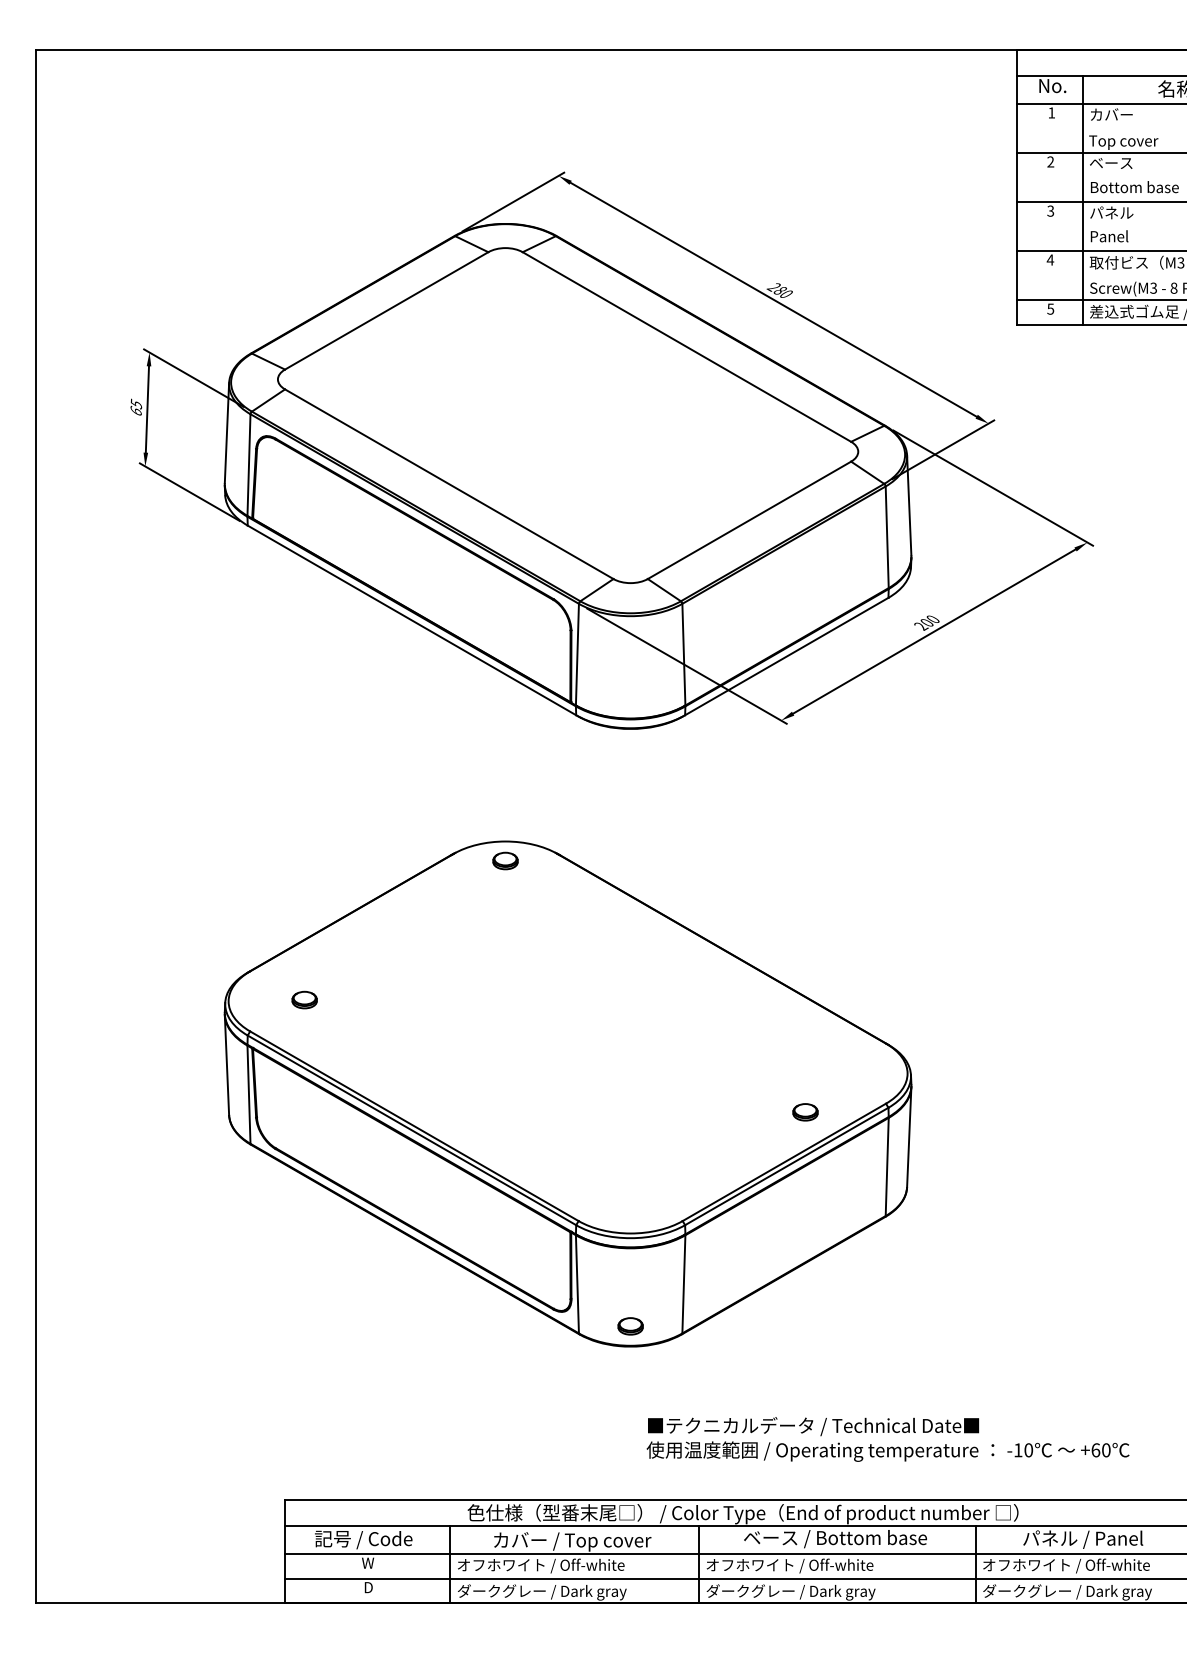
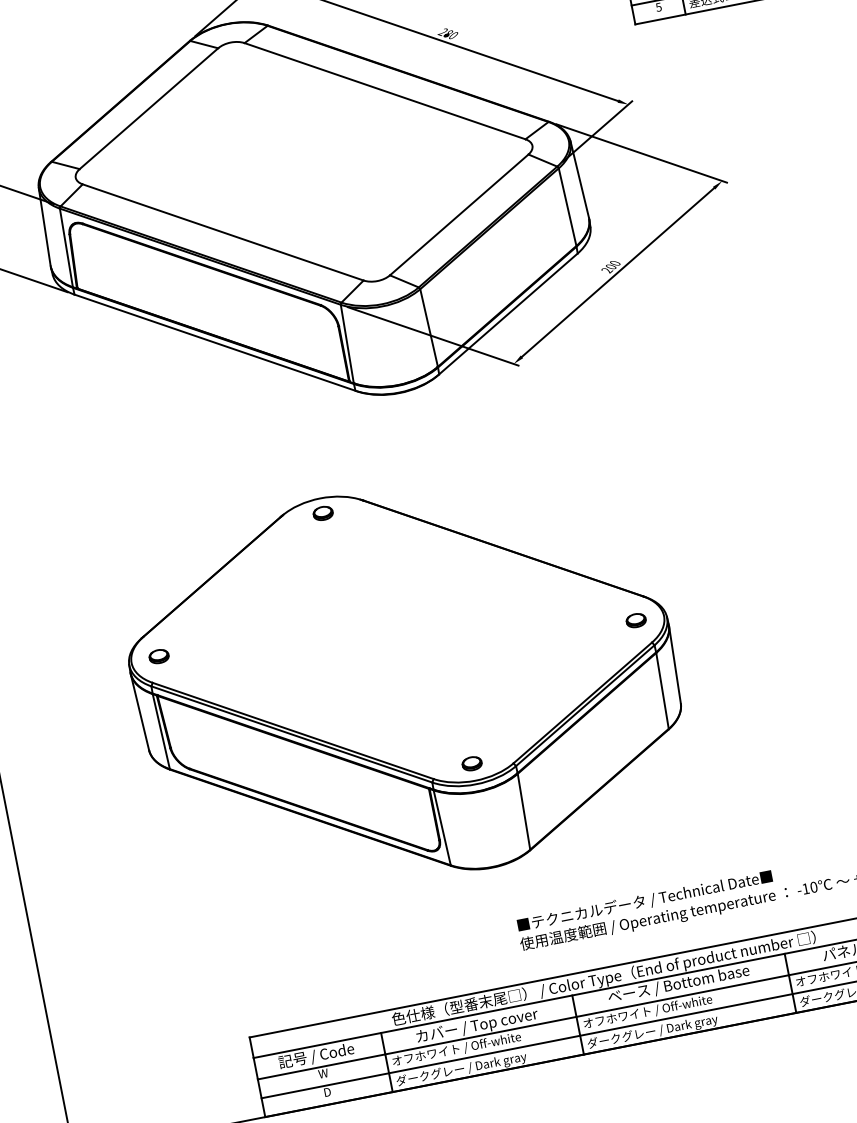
part: (304, 999) -> (158, 656), moved
part: (805, 1112) -> (636, 620), moved
part: (630, 1326) -> (472, 763), moved

